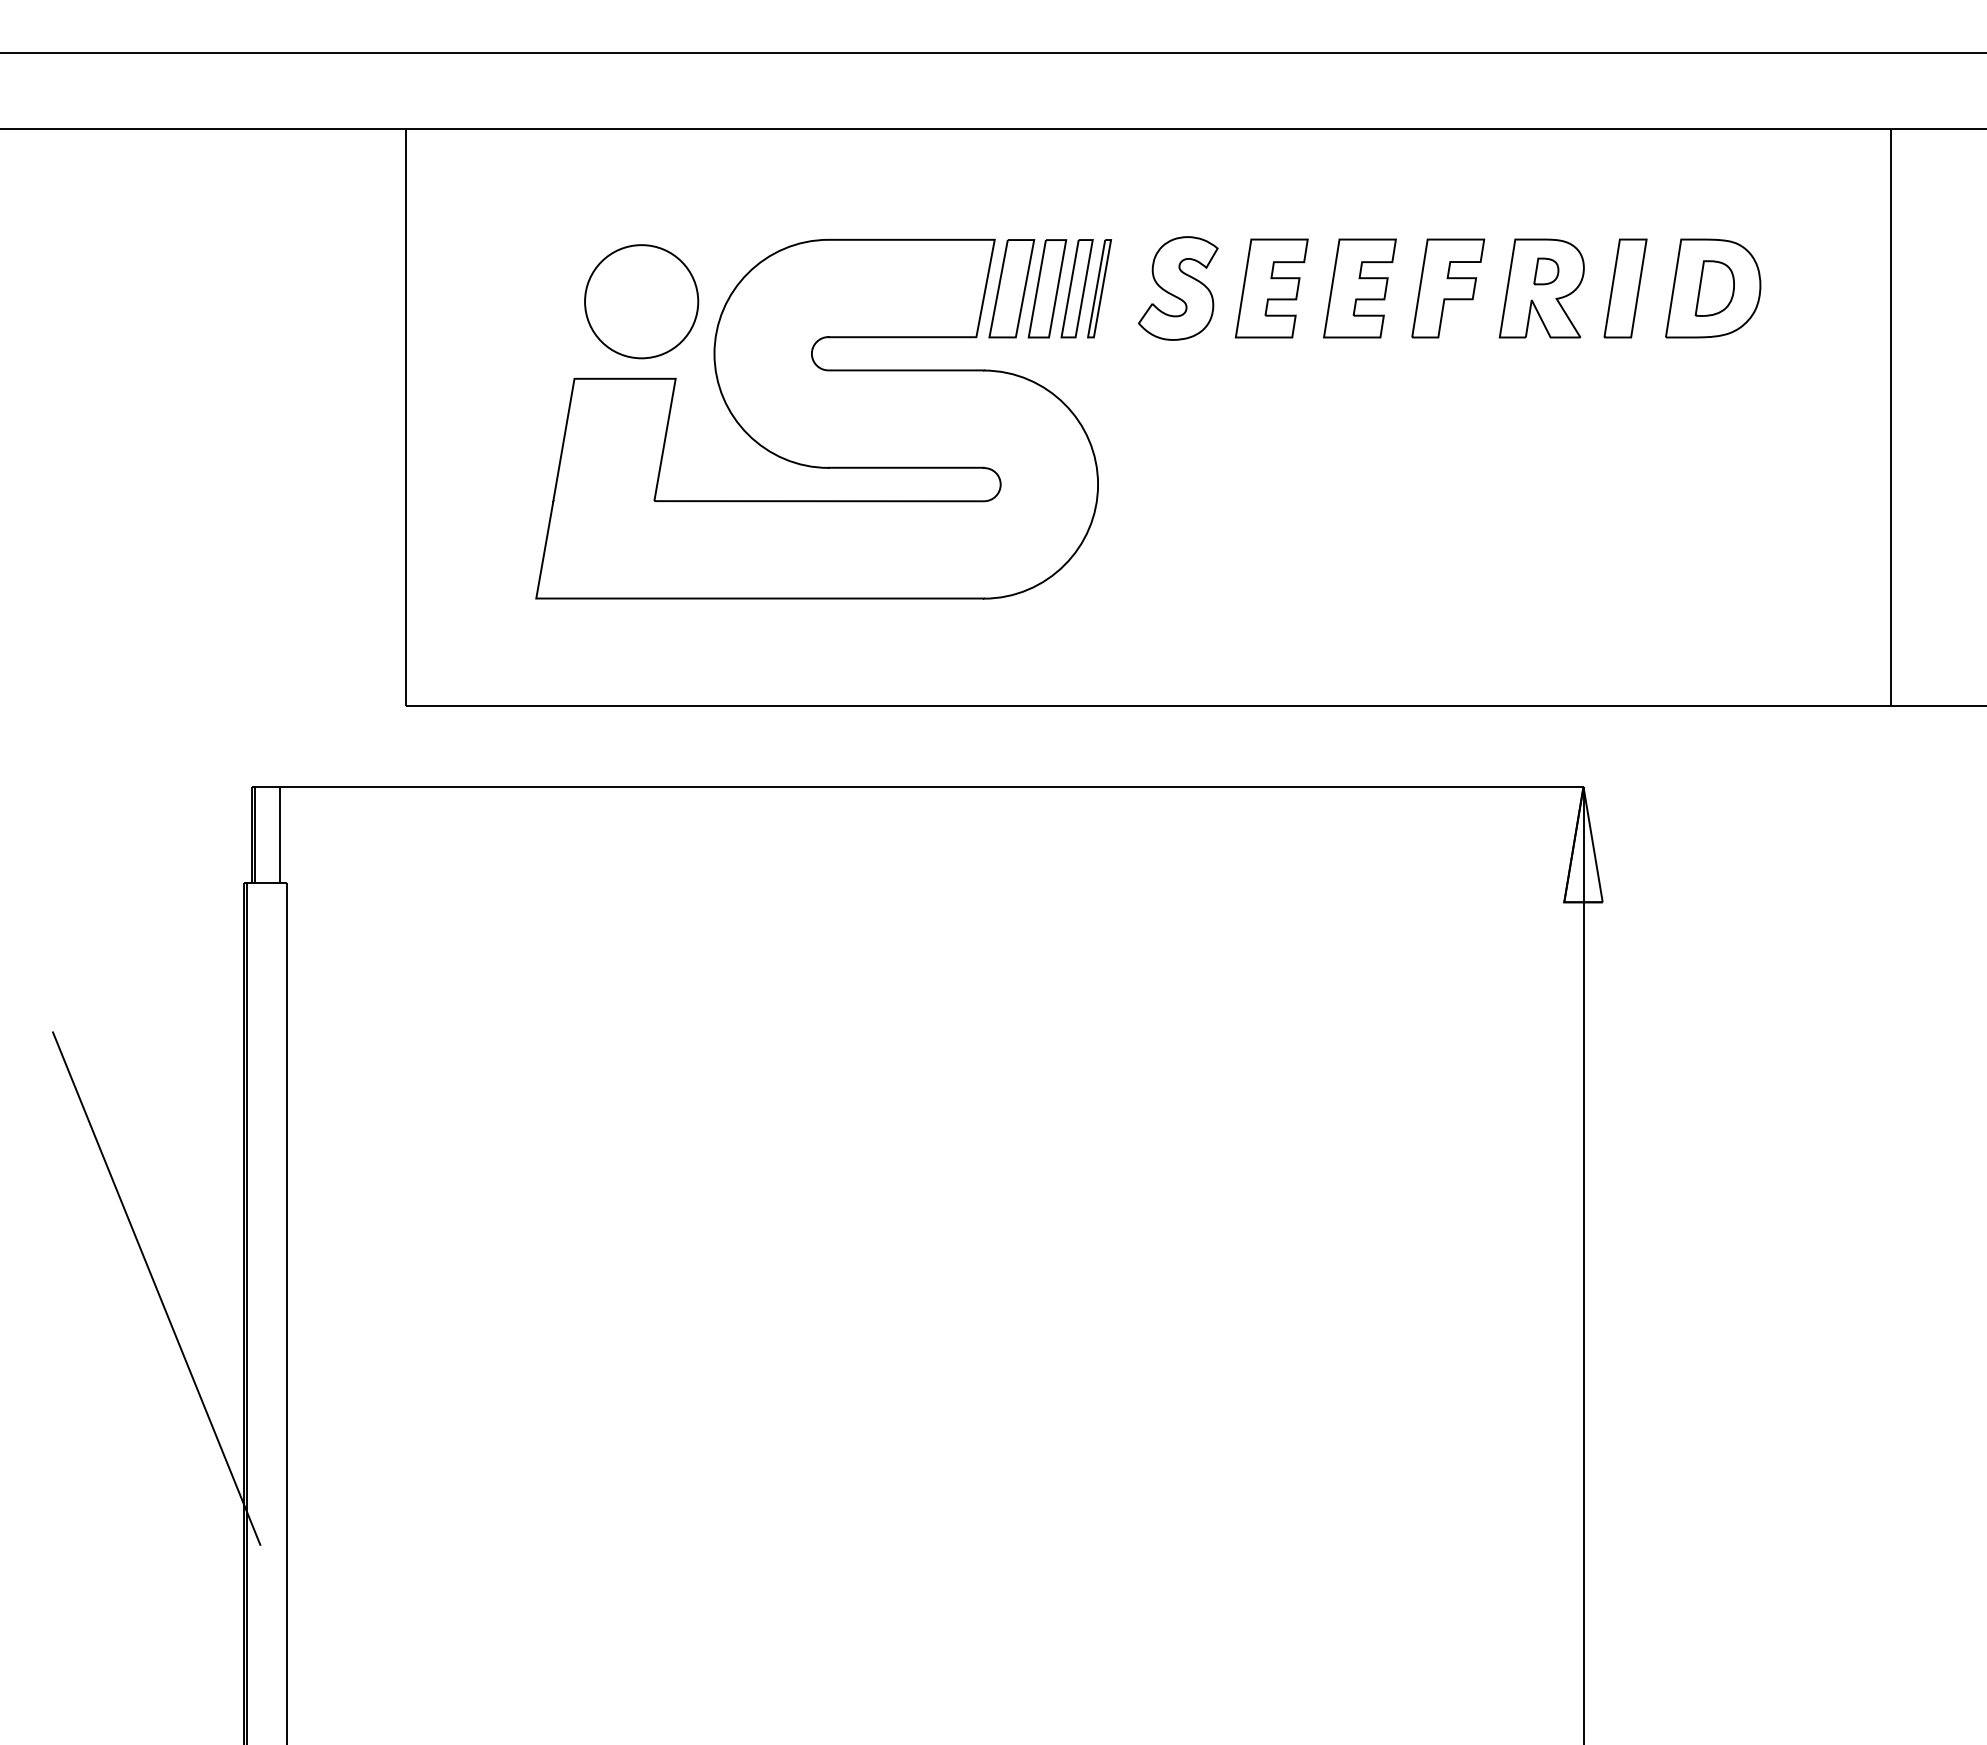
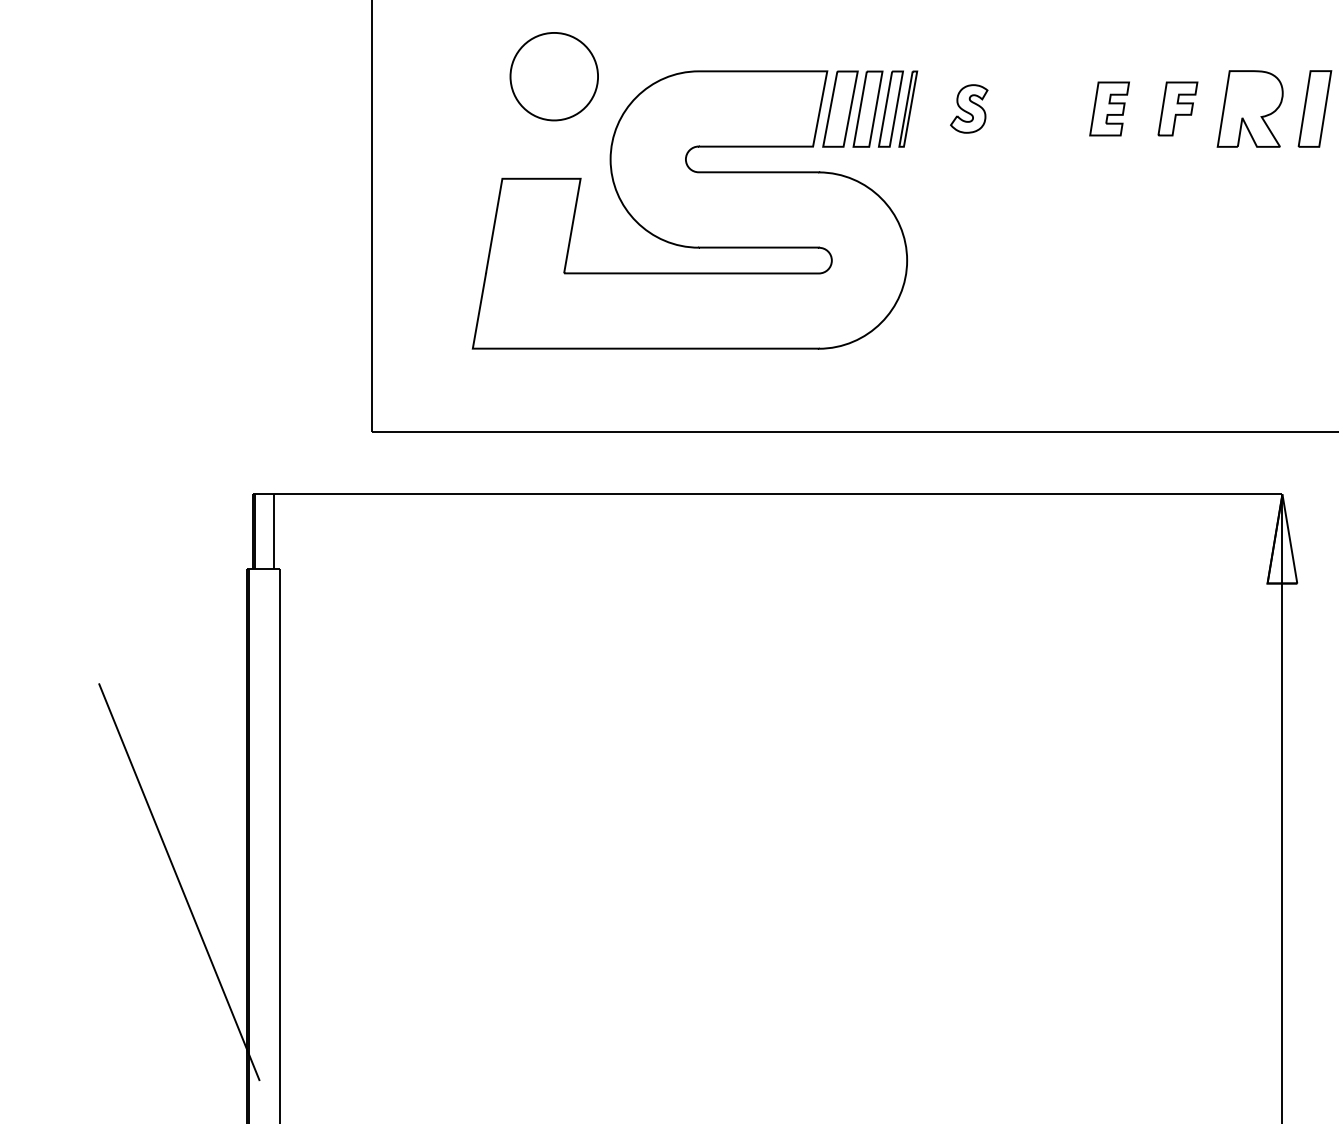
part: (1546, 271) -> (1253, 95), removed
part: (1178, 288) -> (969, 108), size x0.6
part: (1271, 288) -> (1041, 108), removed
part: (1359, 288) -> (1109, 108), size x0.7
part: (1448, 288) -> (1178, 108), size x0.7
part: (641, 301) -> (554, 76), moved

